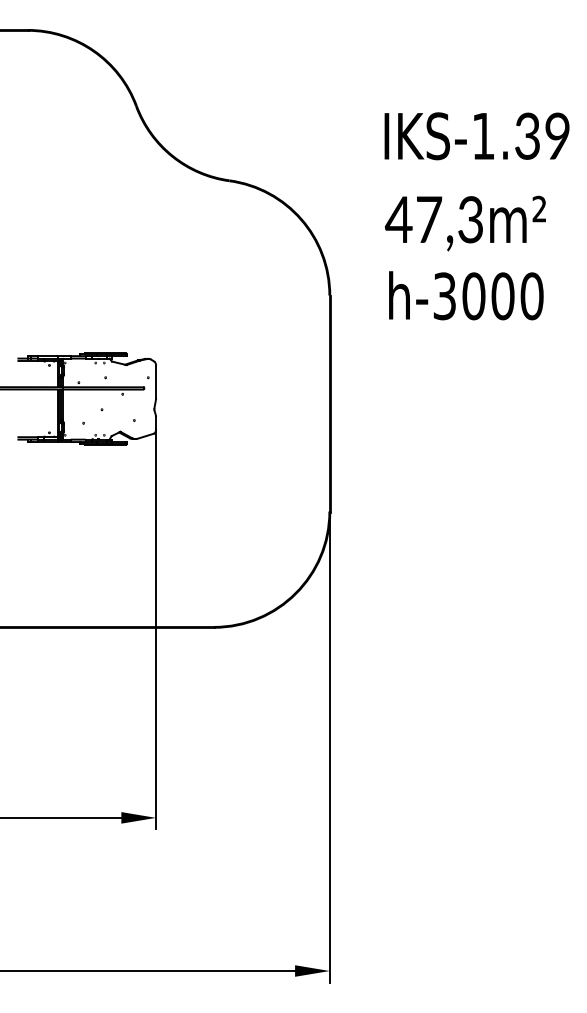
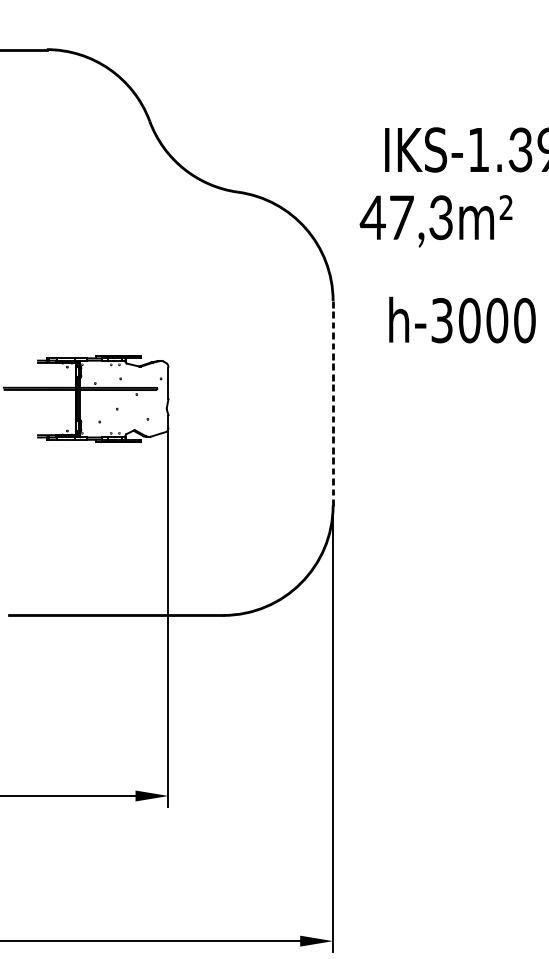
text: (464, 223) -> (435, 221), moved
text: (466, 295) -> (462, 319), moved
line: (329, 403) -> (332, 403), solid -> dashed

